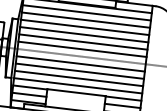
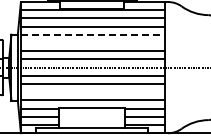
line: (85, 27) -> (93, 34), solid -> dashed
line: (83, 35) -> (92, 43), removed
line: (78, 78) -> (92, 92), removed

